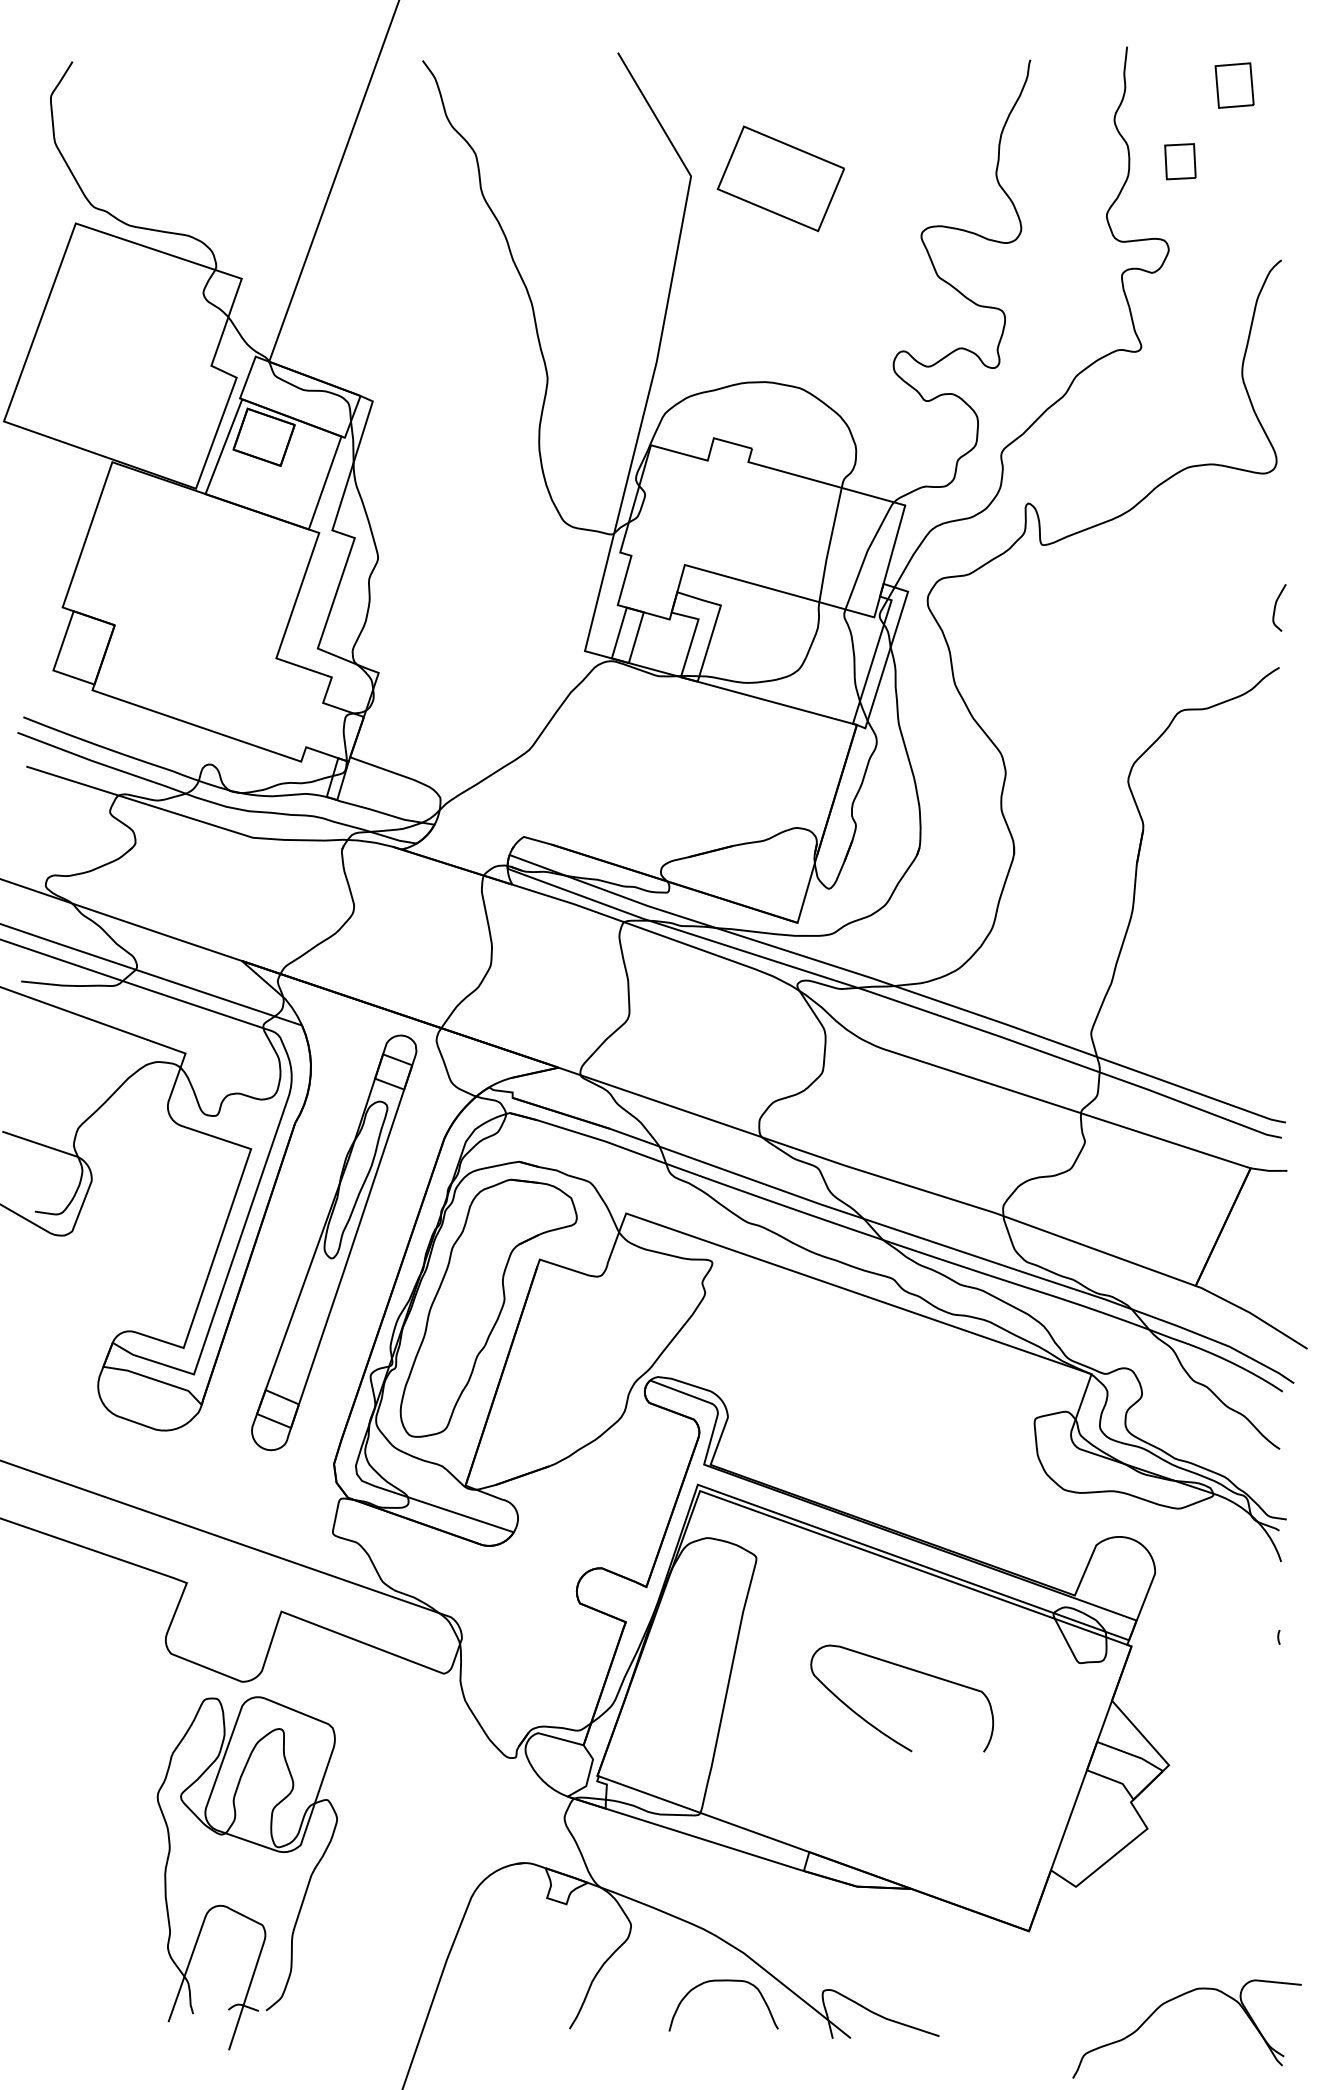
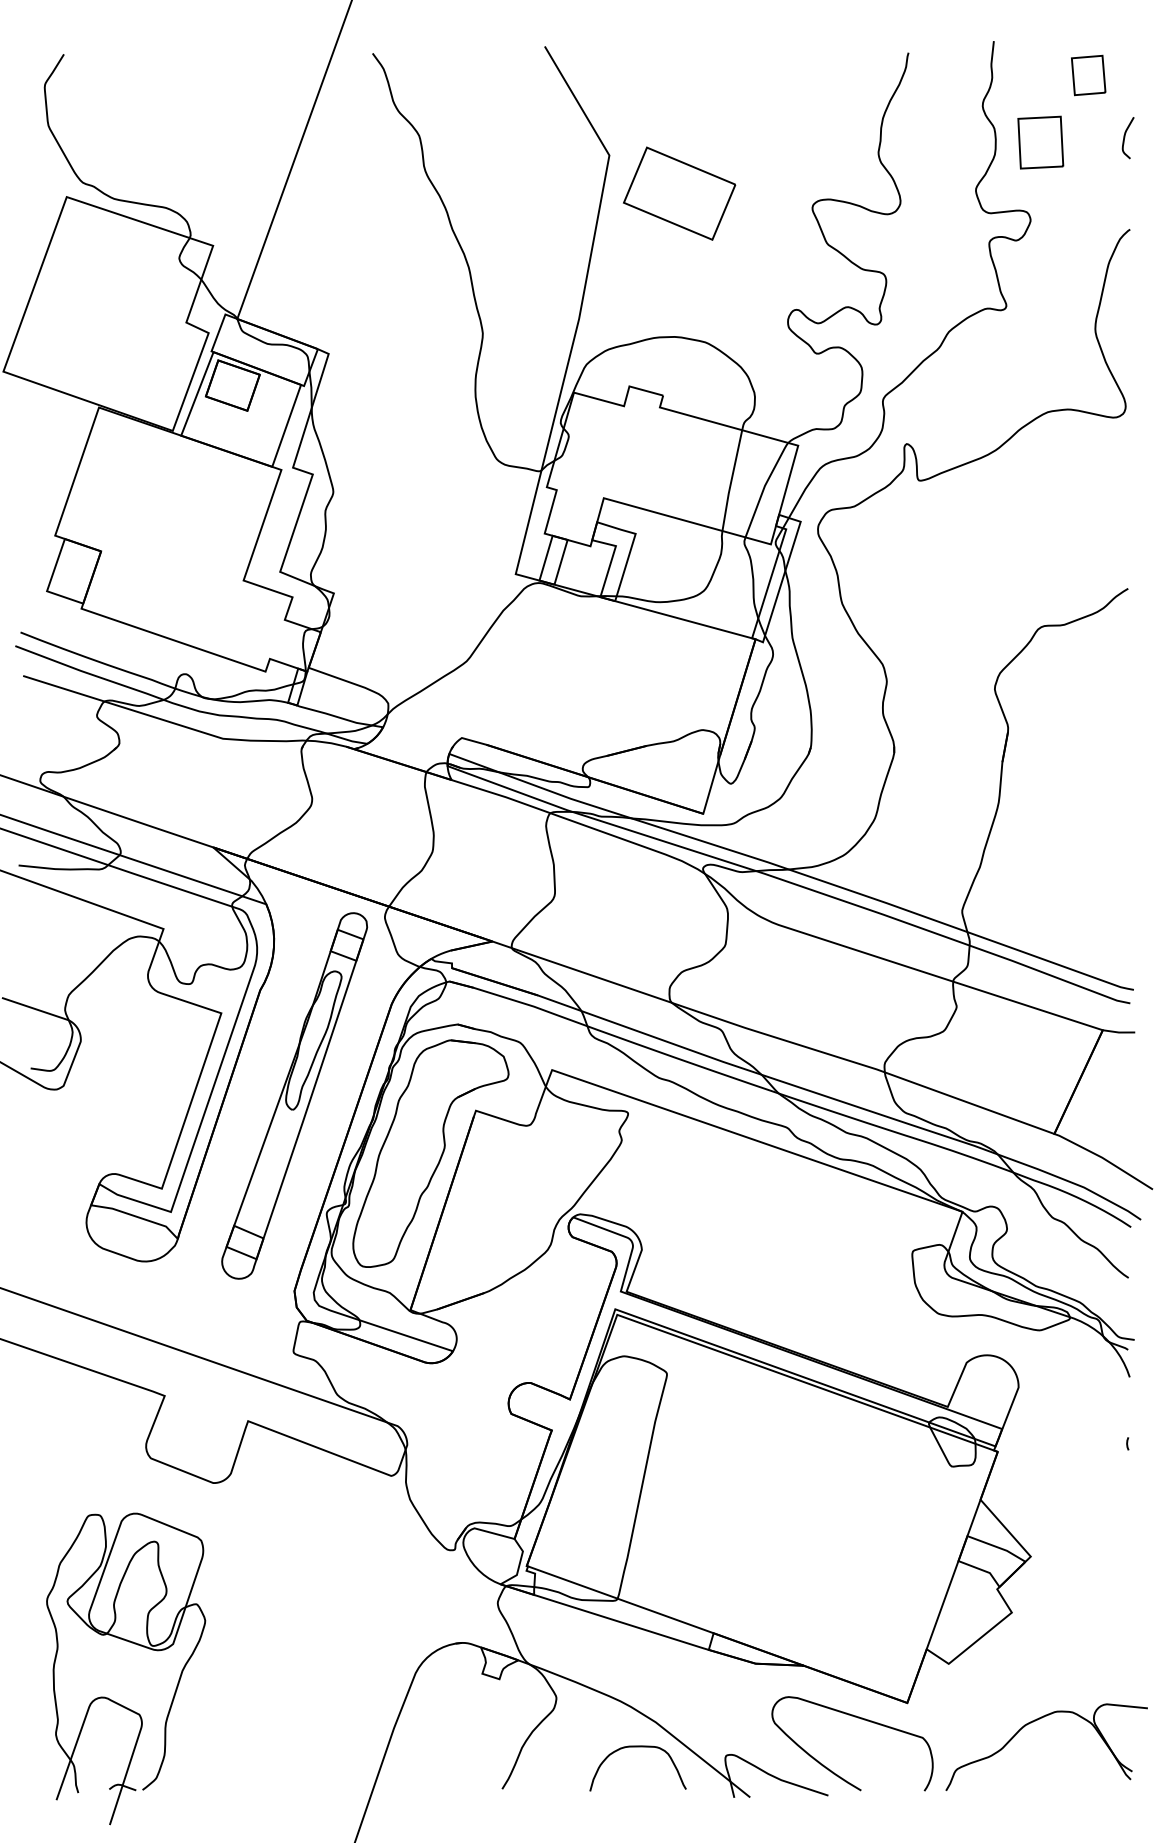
part: (1180, 161) -> (1040, 142), size x1.67
part: (780, 178) -> (679, 193), moved
curve: (1276, 607) -> (1125, 137), moved
curve: (907, 1669) -> (857, 1718), moved
part: (256, 1845) -> (134, 1644), moved
part: (1172, 2000) -> (1033, 1722), moved

